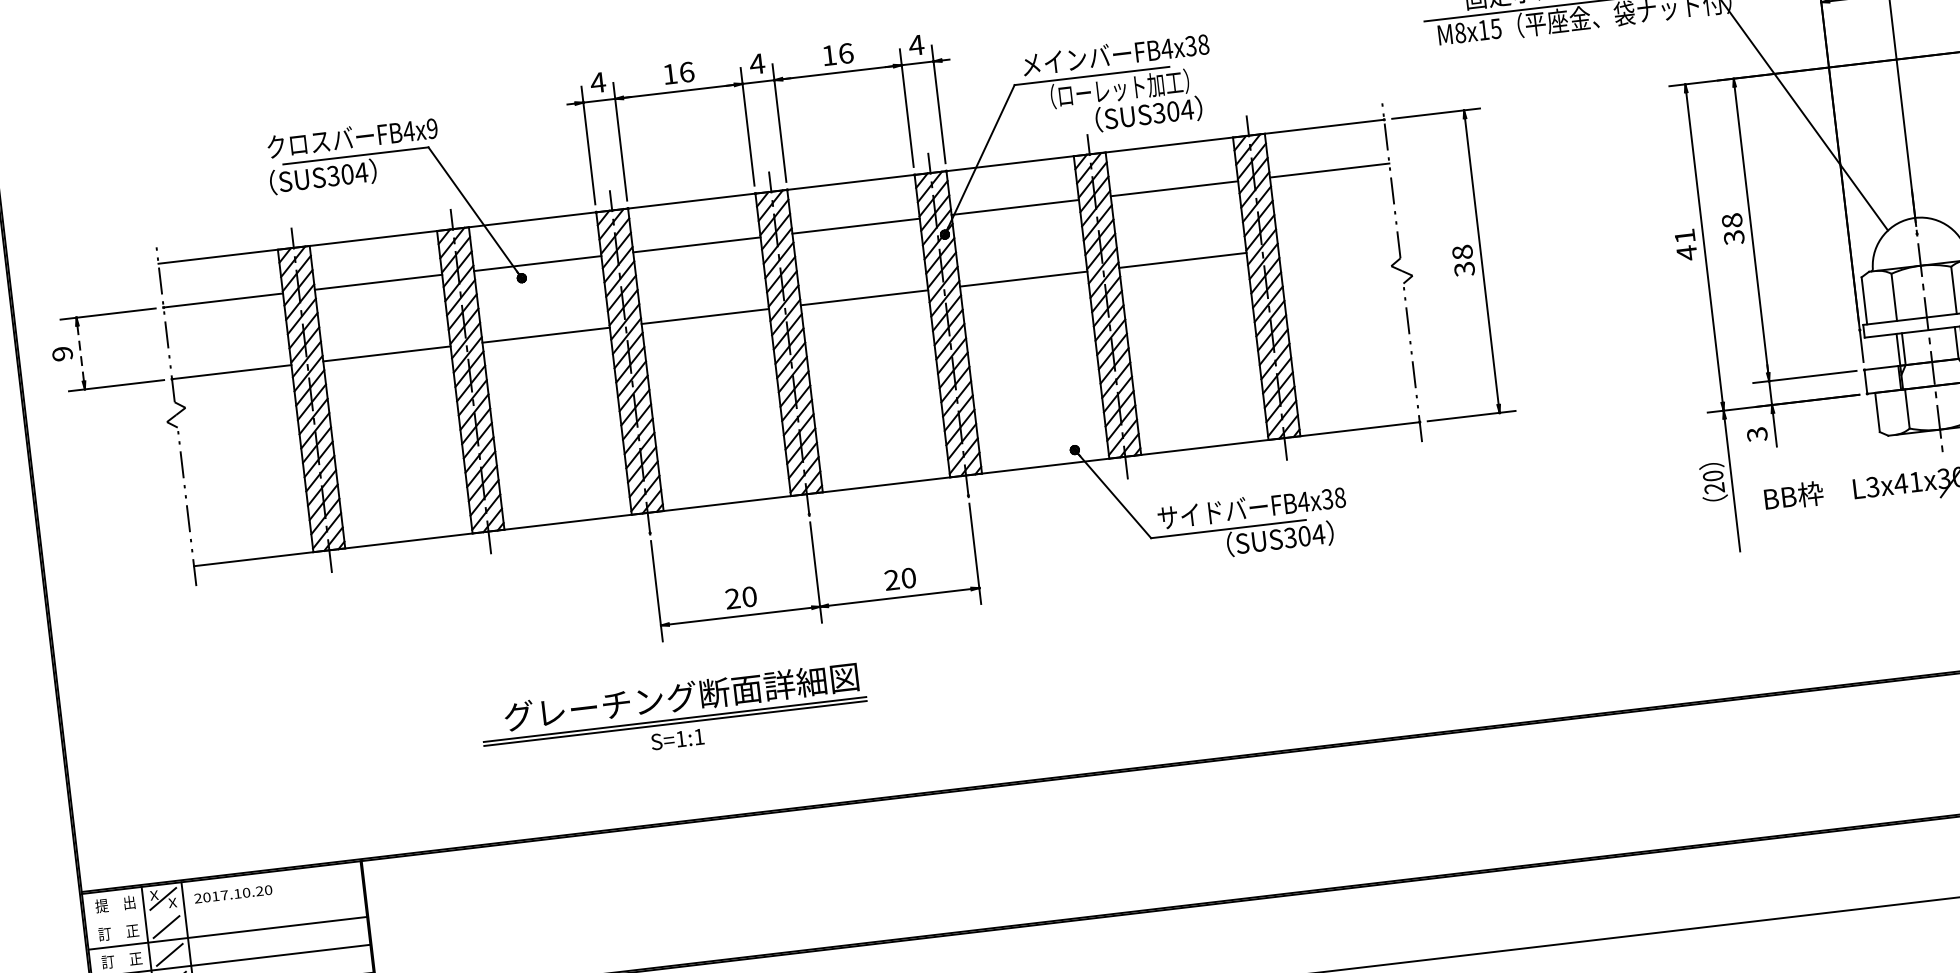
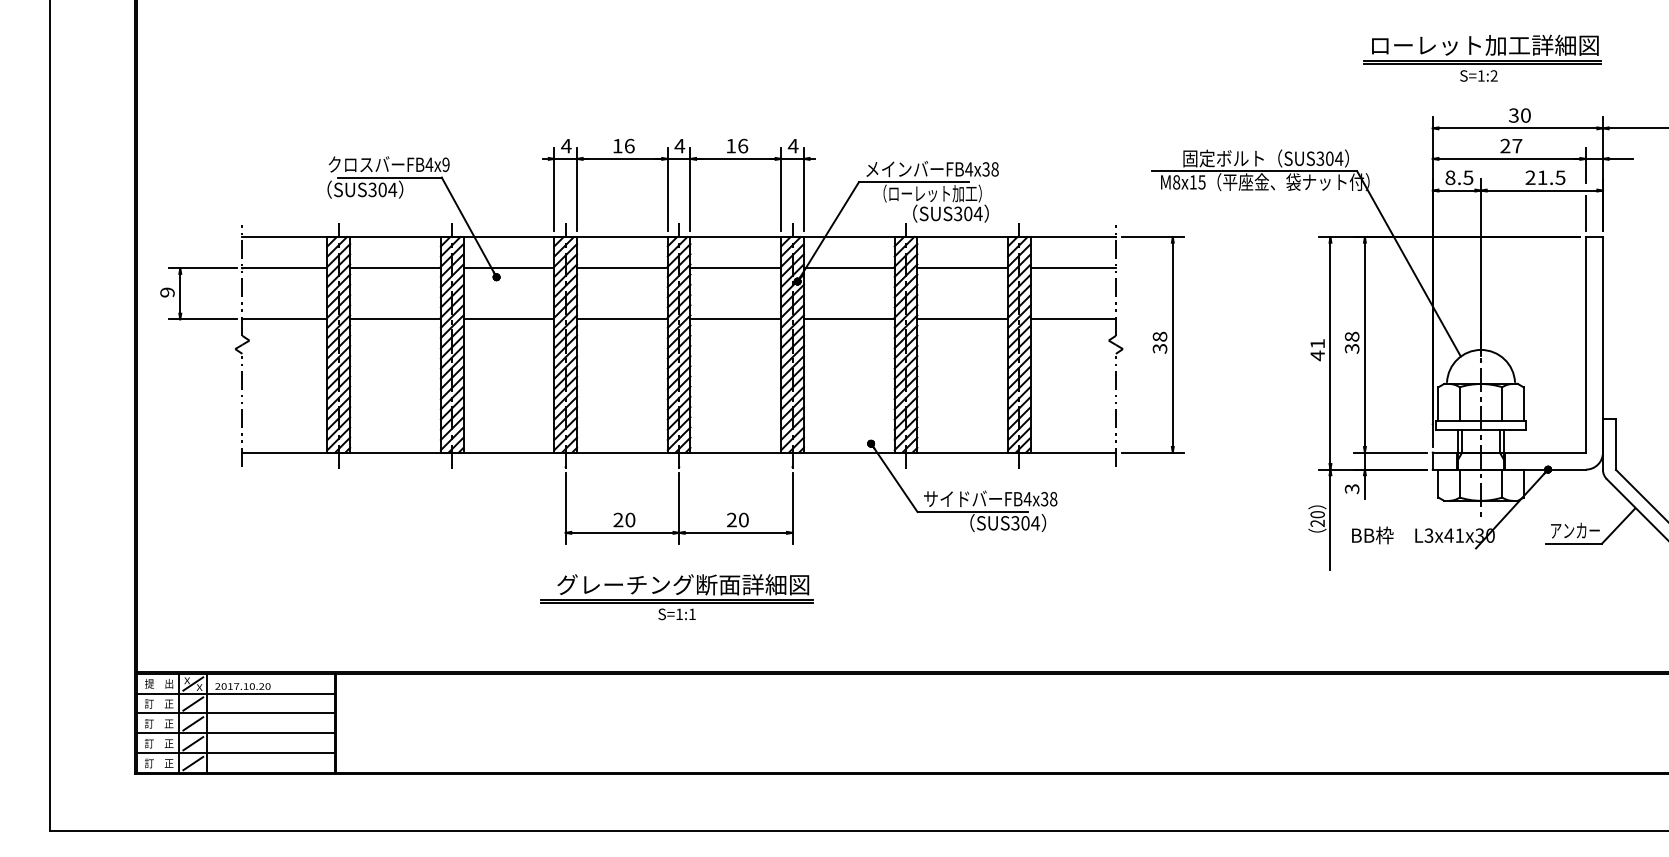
line: (1336, 242) -> (1072, 319), added
line: (80, 353) -> (180, 293), dashed -> solid
part: (674, 715) -> (676, 597), moved
line: (224, 905) -> (235, 693), added

